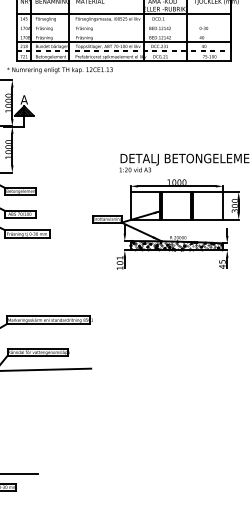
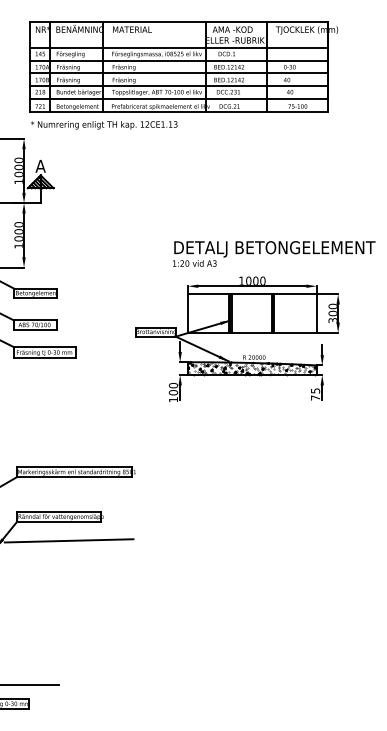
line: (123, 23) -> (178, 60), added
line: (123, 33) -> (178, 73), added
line: (123, 51) -> (178, 99), dashed -> solid
text: (60, 70) -> (104, 125), moved
text: (120, 257) -> (173, 385), 101 -> 100
text: (222, 266) -> (315, 397), 45 -> 75

